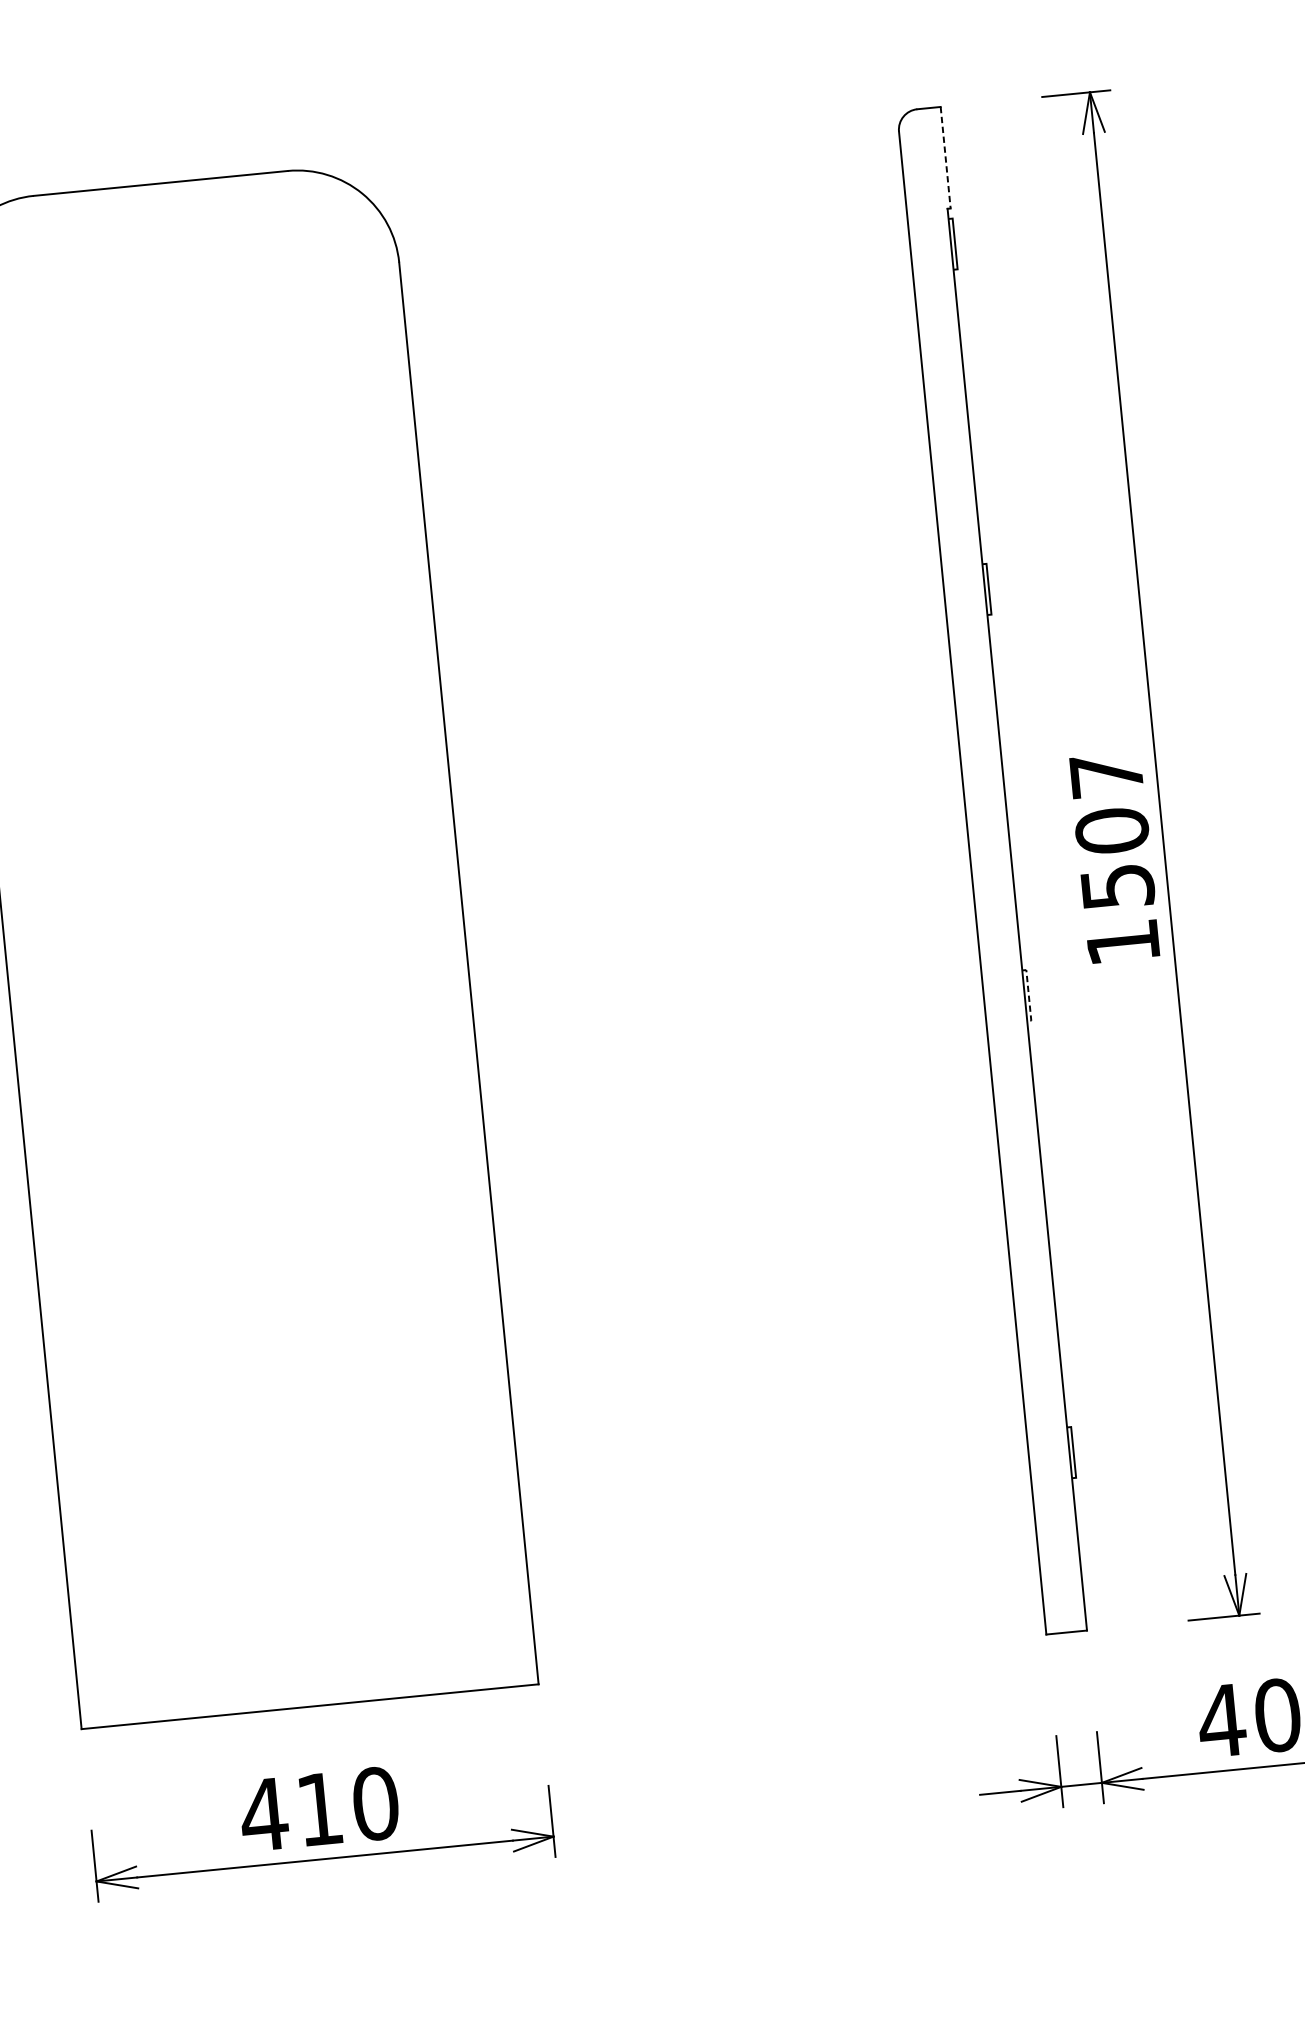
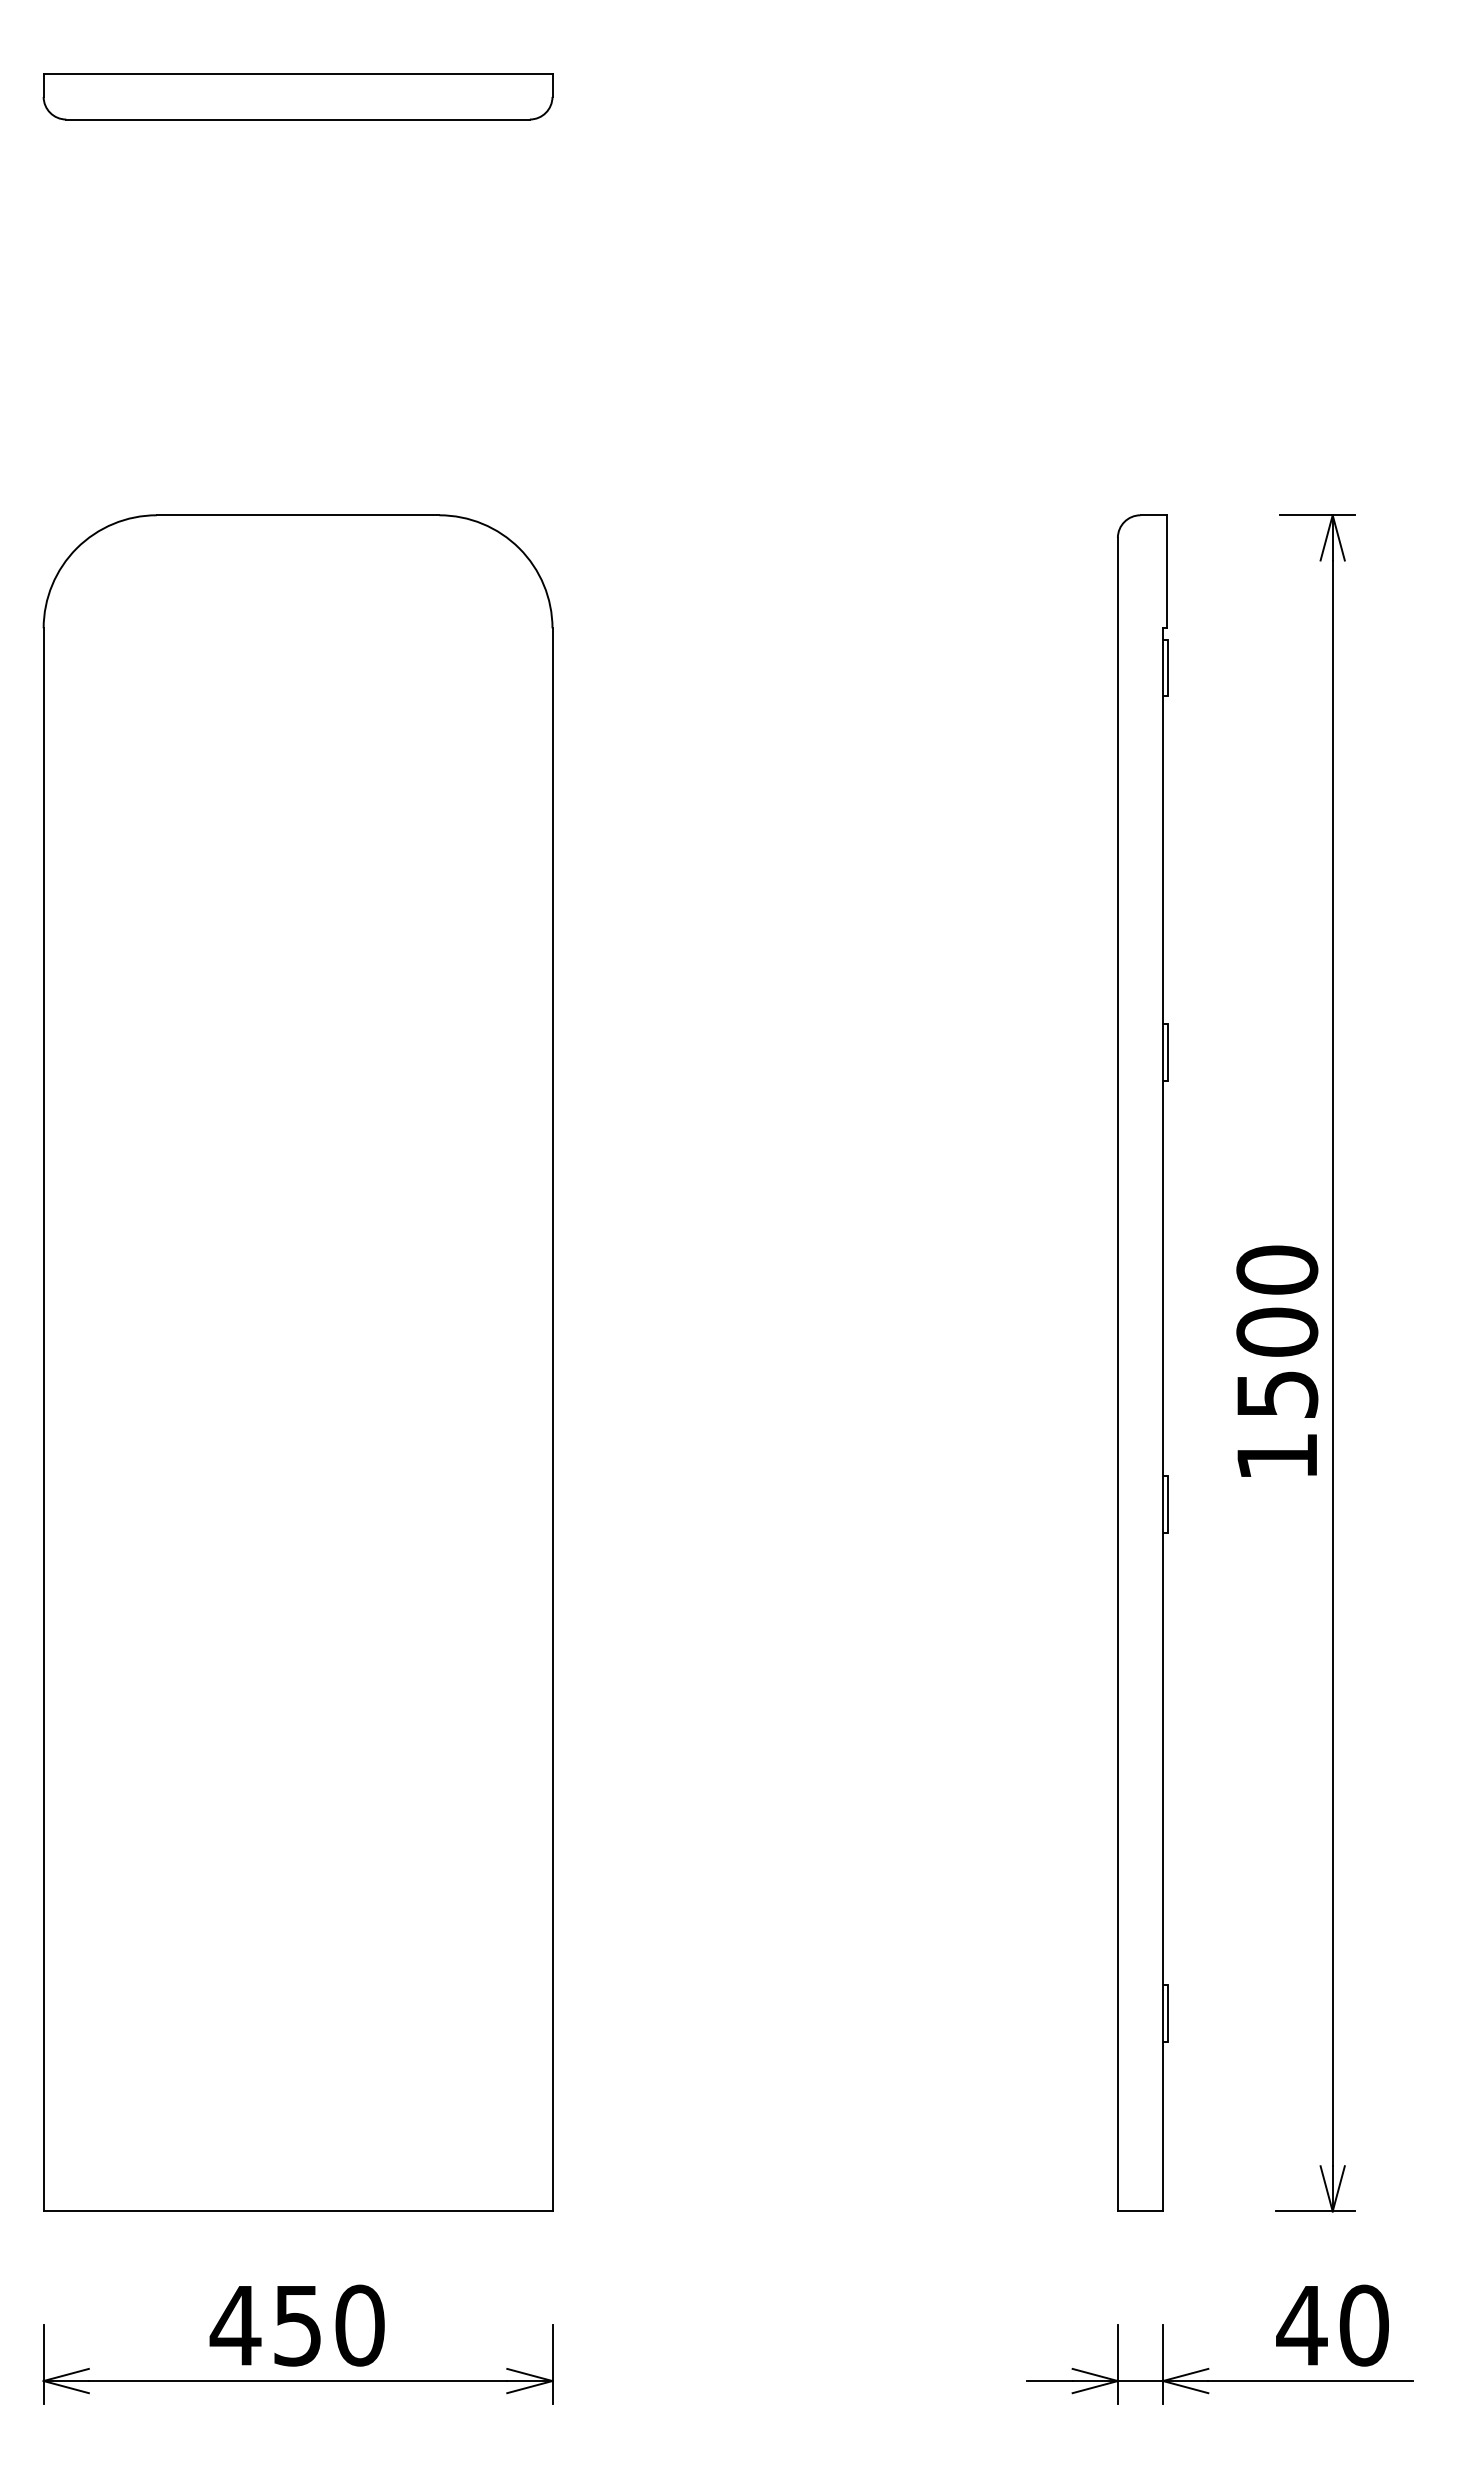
line: (945, 157) -> (1166, 571), dashed -> solid
text: (1106, 774) -> (1277, 1269), 1507 -> 1500
line: (1028, 996) -> (1167, 1505), dashed -> solid
text: (319, 1810) -> (297, 2326), 410 -> 450

